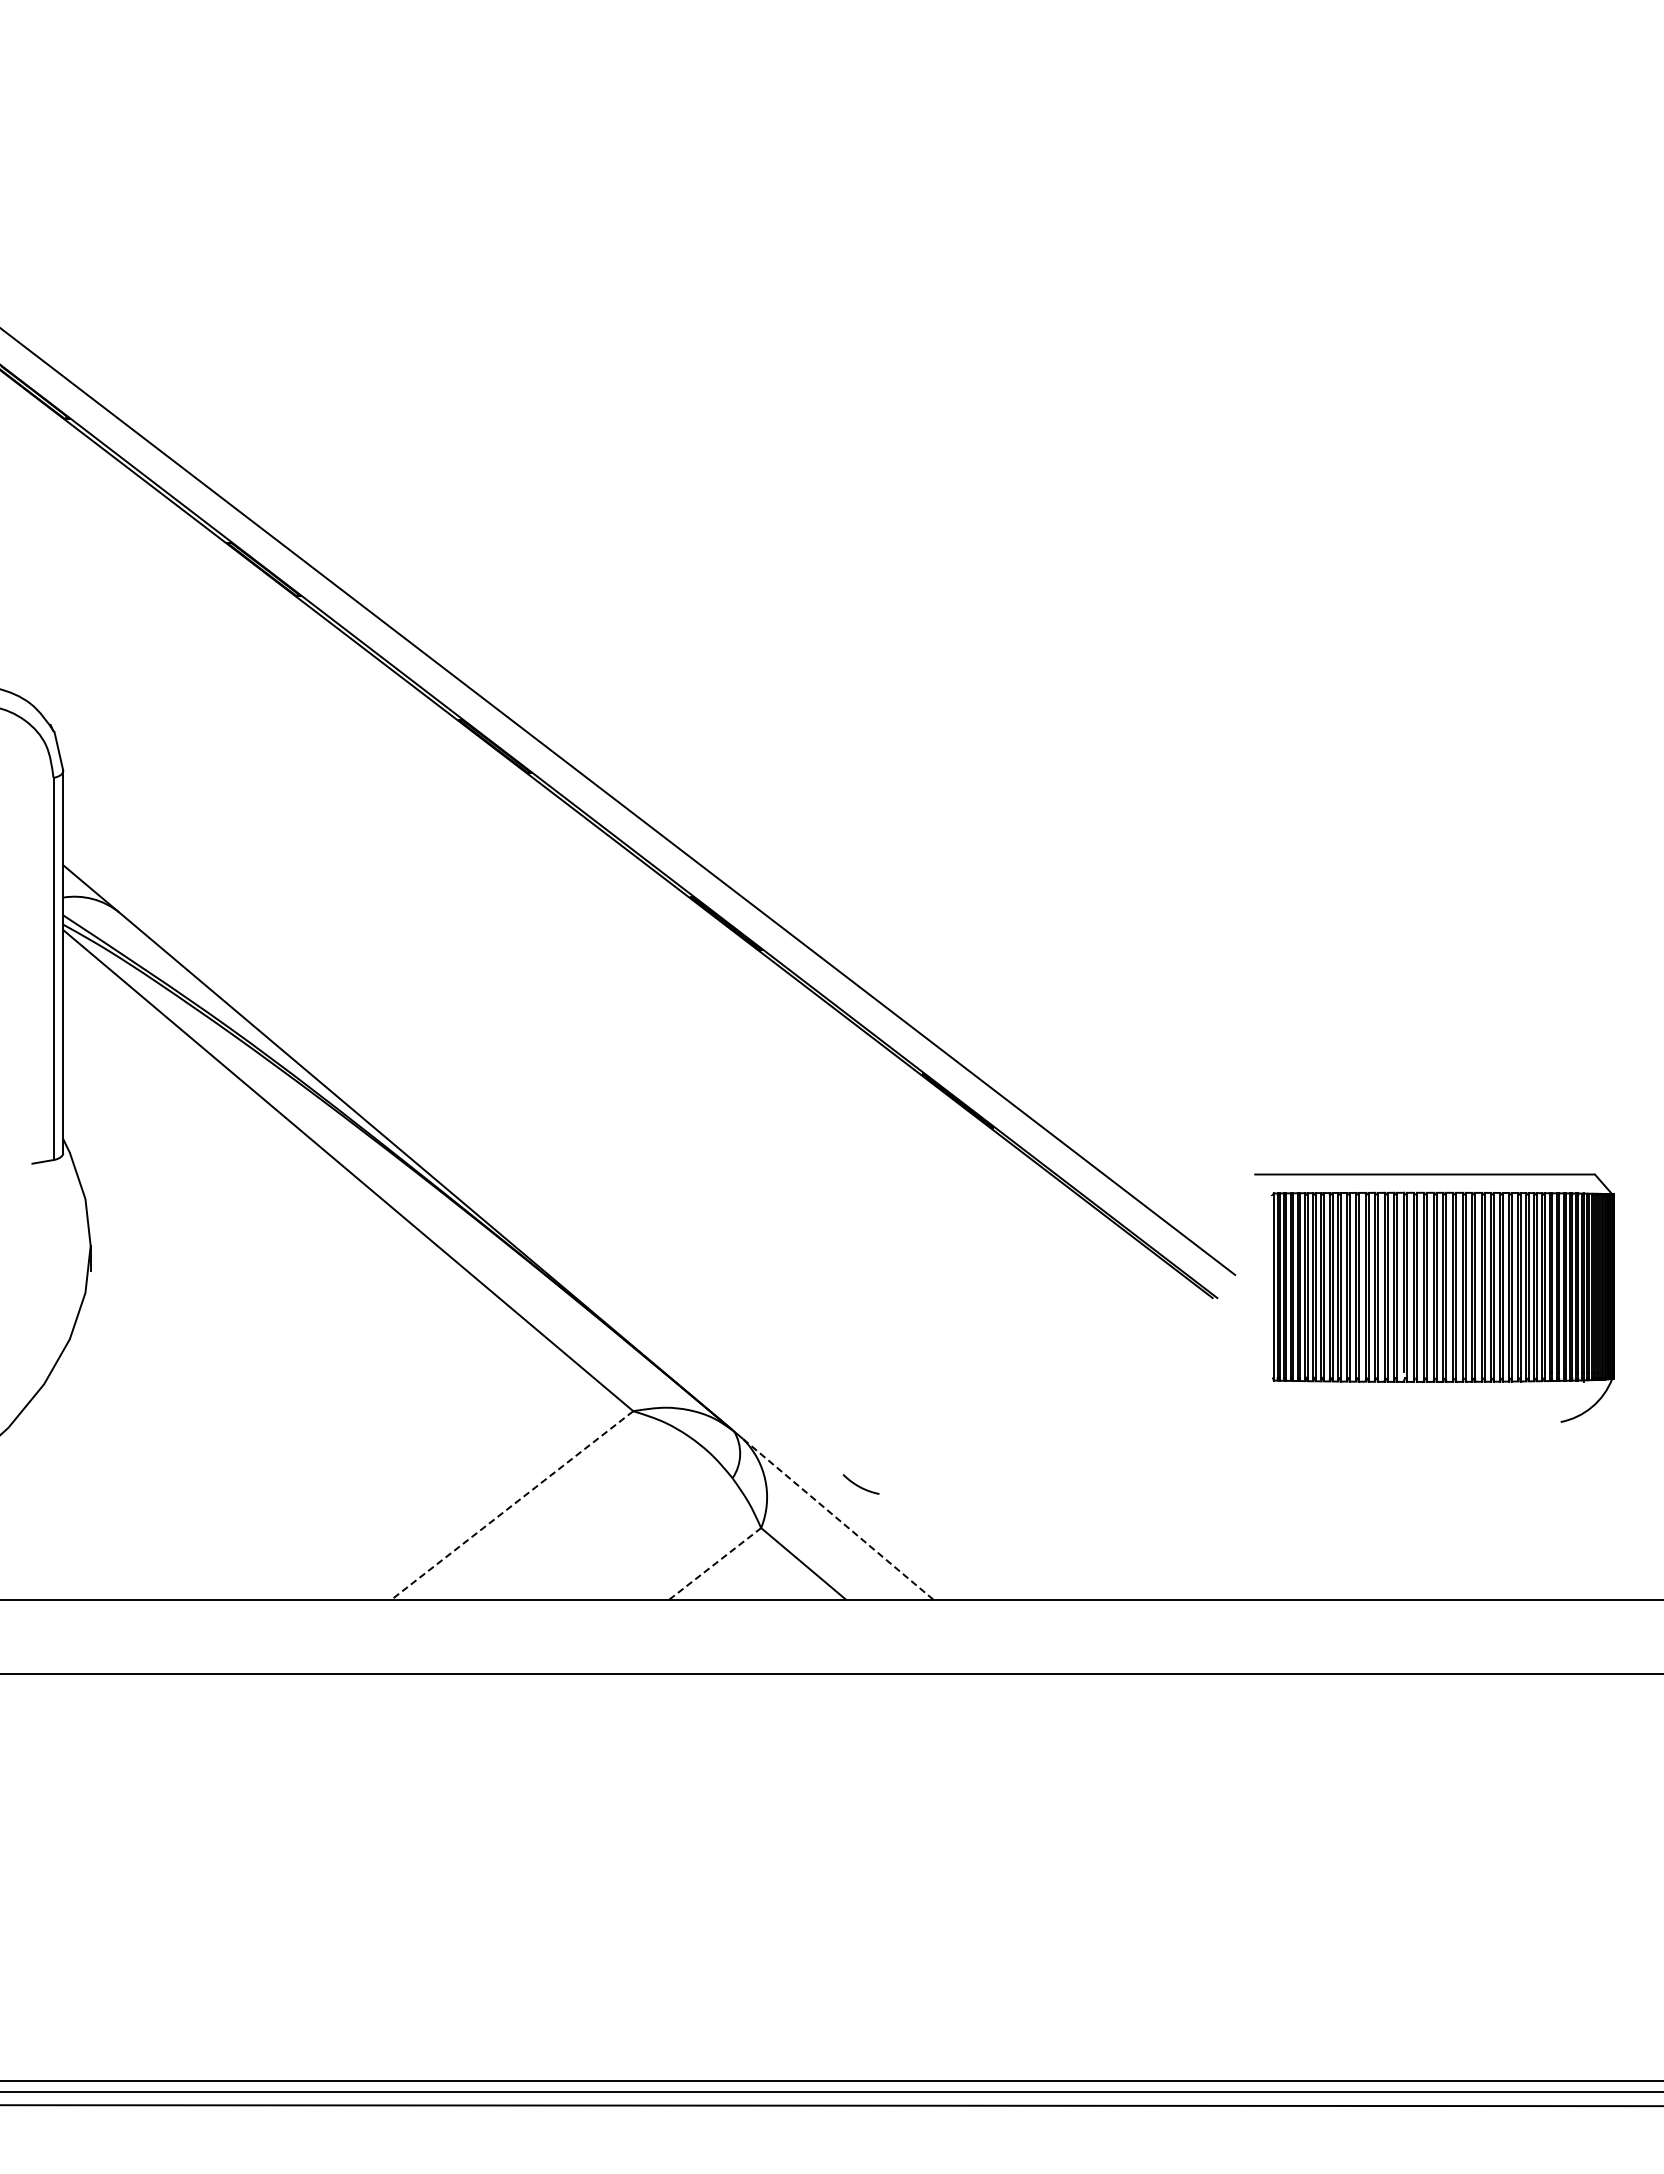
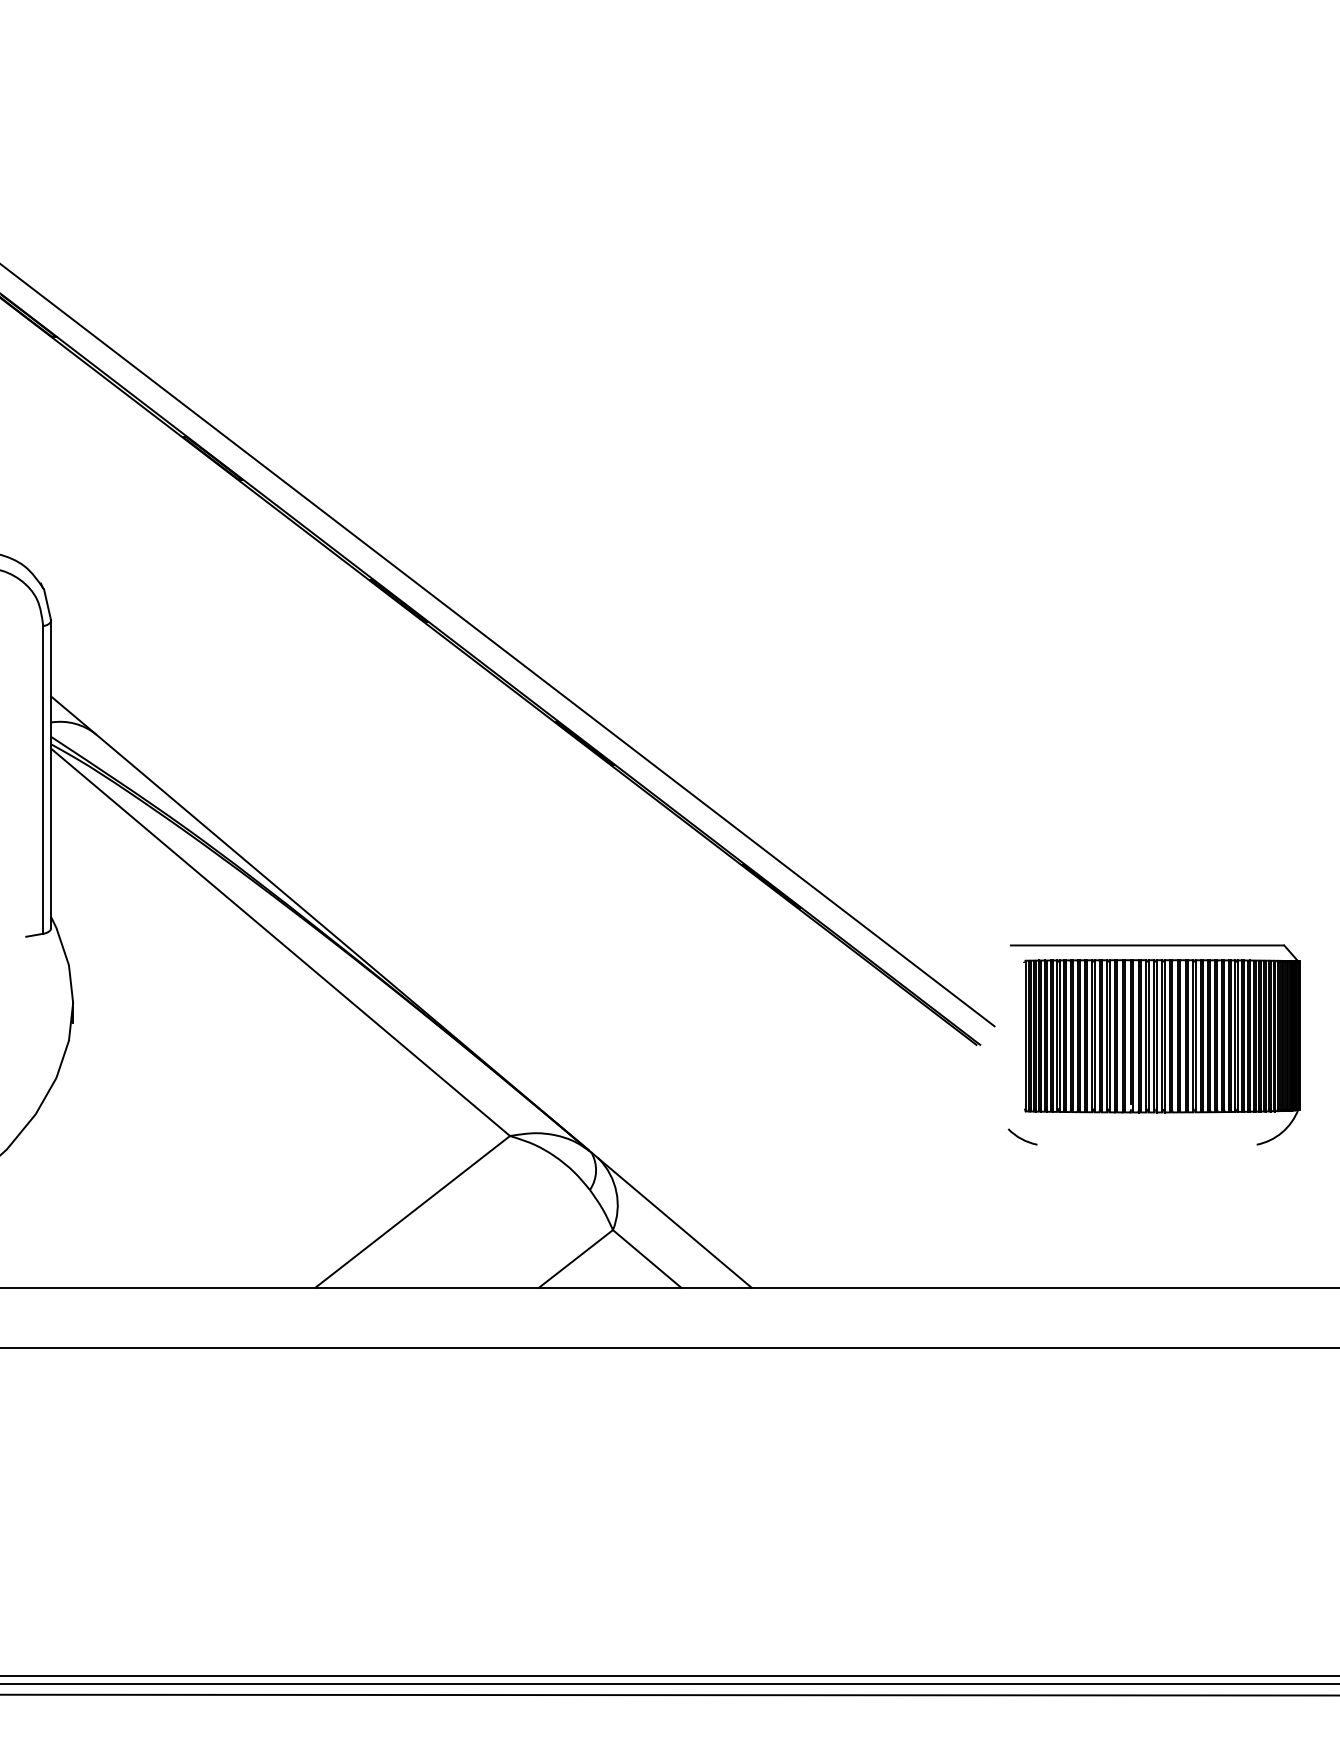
arc: (859, 1485) -> (1021, 1137), moved
line: (512, 1505) -> (412, 1211), dashed -> solid
line: (838, 1519) -> (675, 1223), dashed -> solid
line: (715, 1563) -> (576, 1258), dashed -> solid

